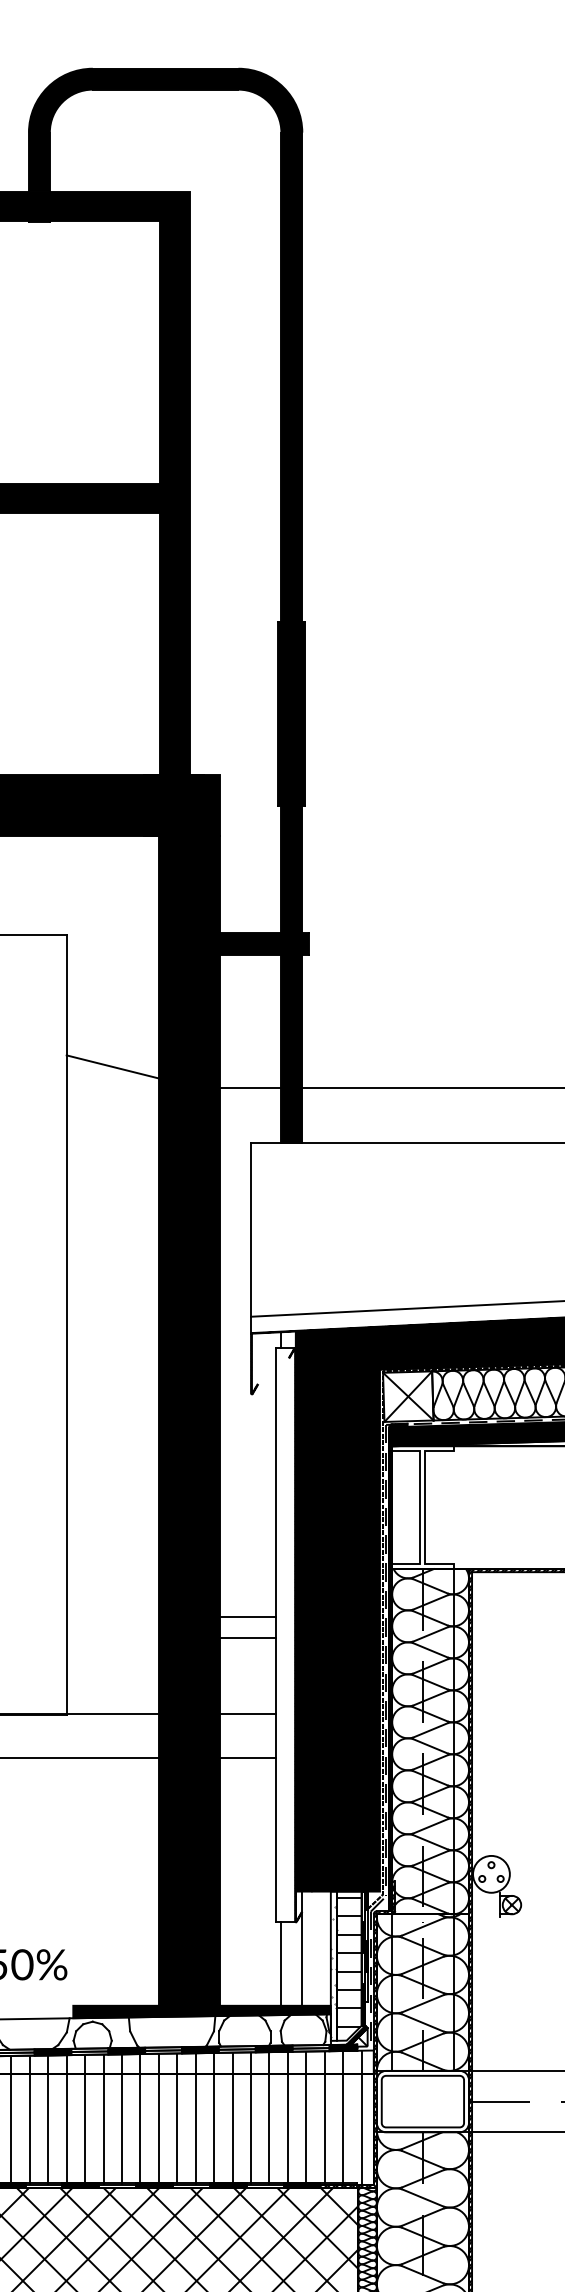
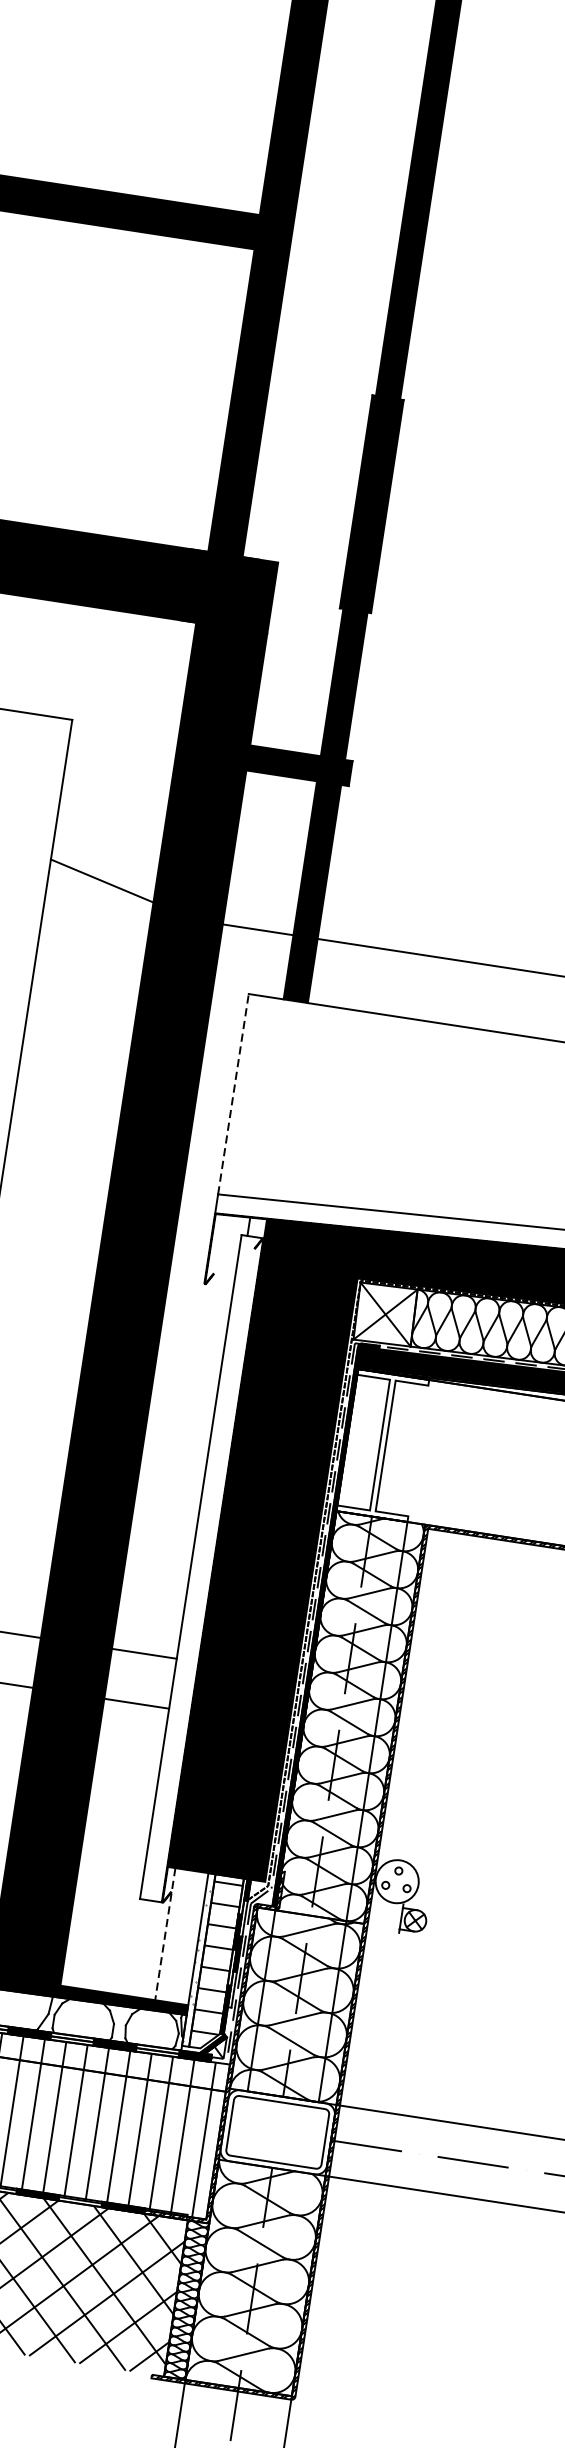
line: (251, 1230) -> (233, 1094), solid -> dashed
line: (248, 1616) -> (161, 1540), removed
line: (248, 1638) -> (158, 1565), removed
line: (302, 1949) -> (165, 1935), solid -> dashed
line: (281, 1963) -> (138, 1947), removed

